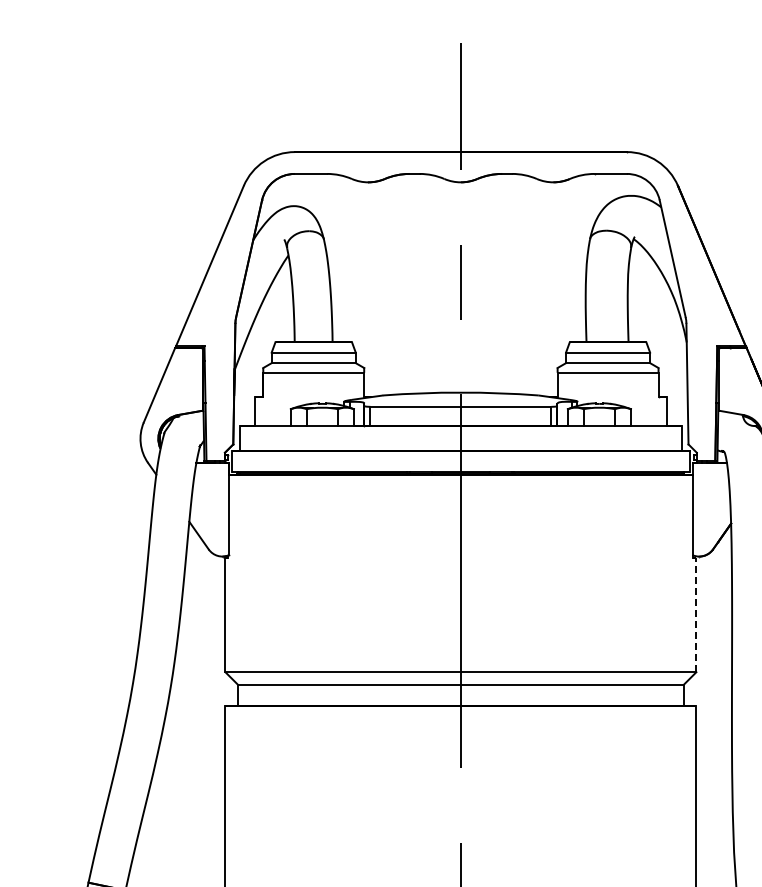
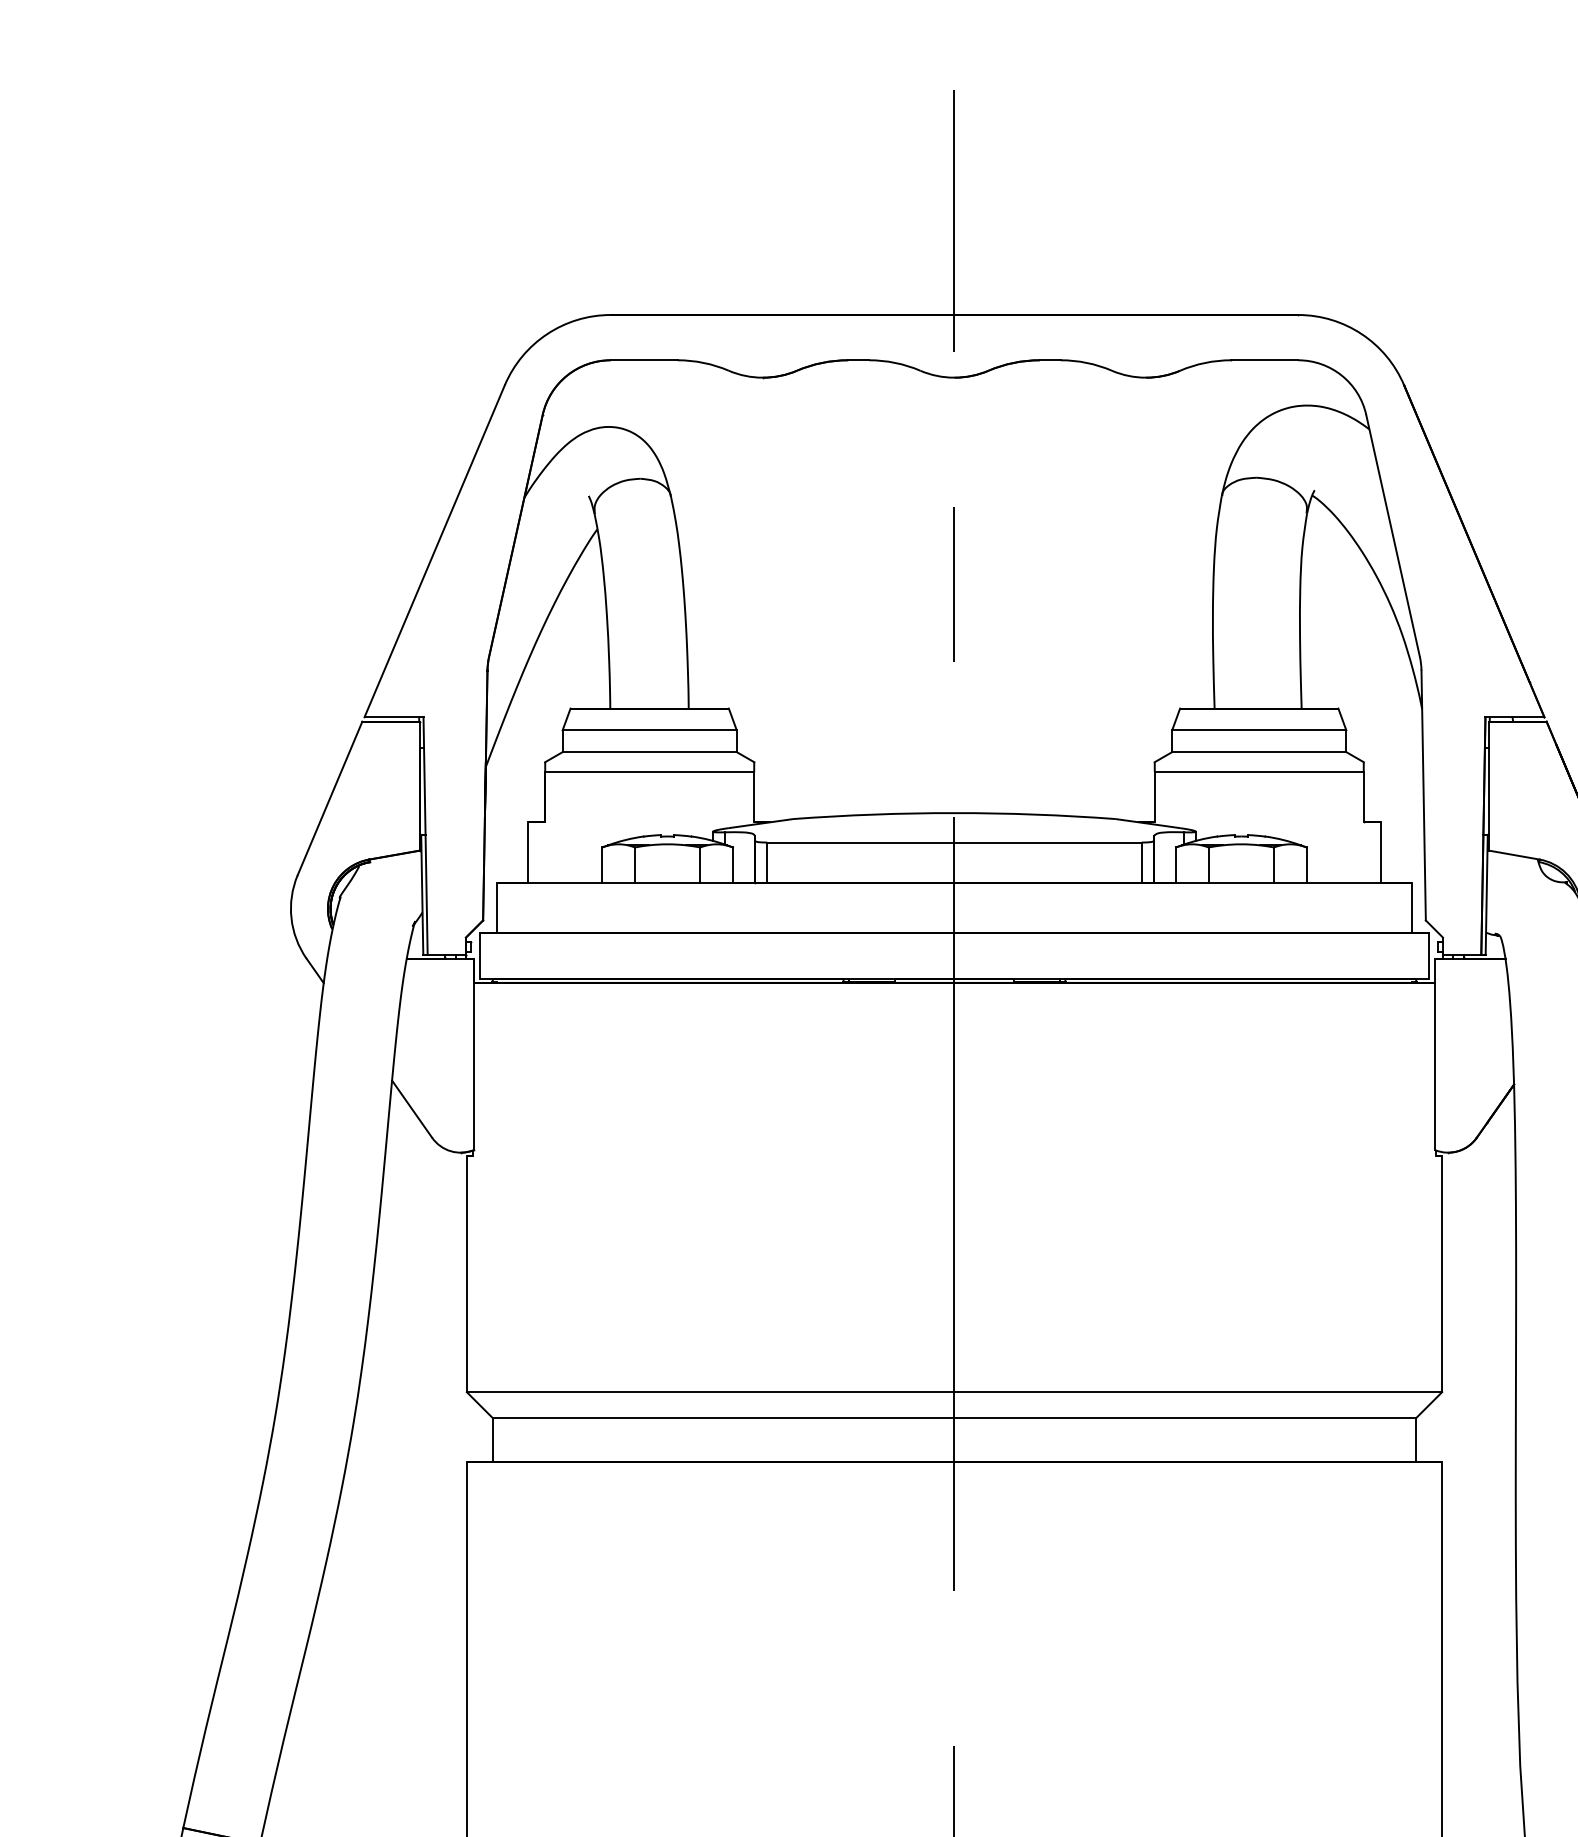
line: (696, 614) -> (1442, 1272), dashed -> solid

